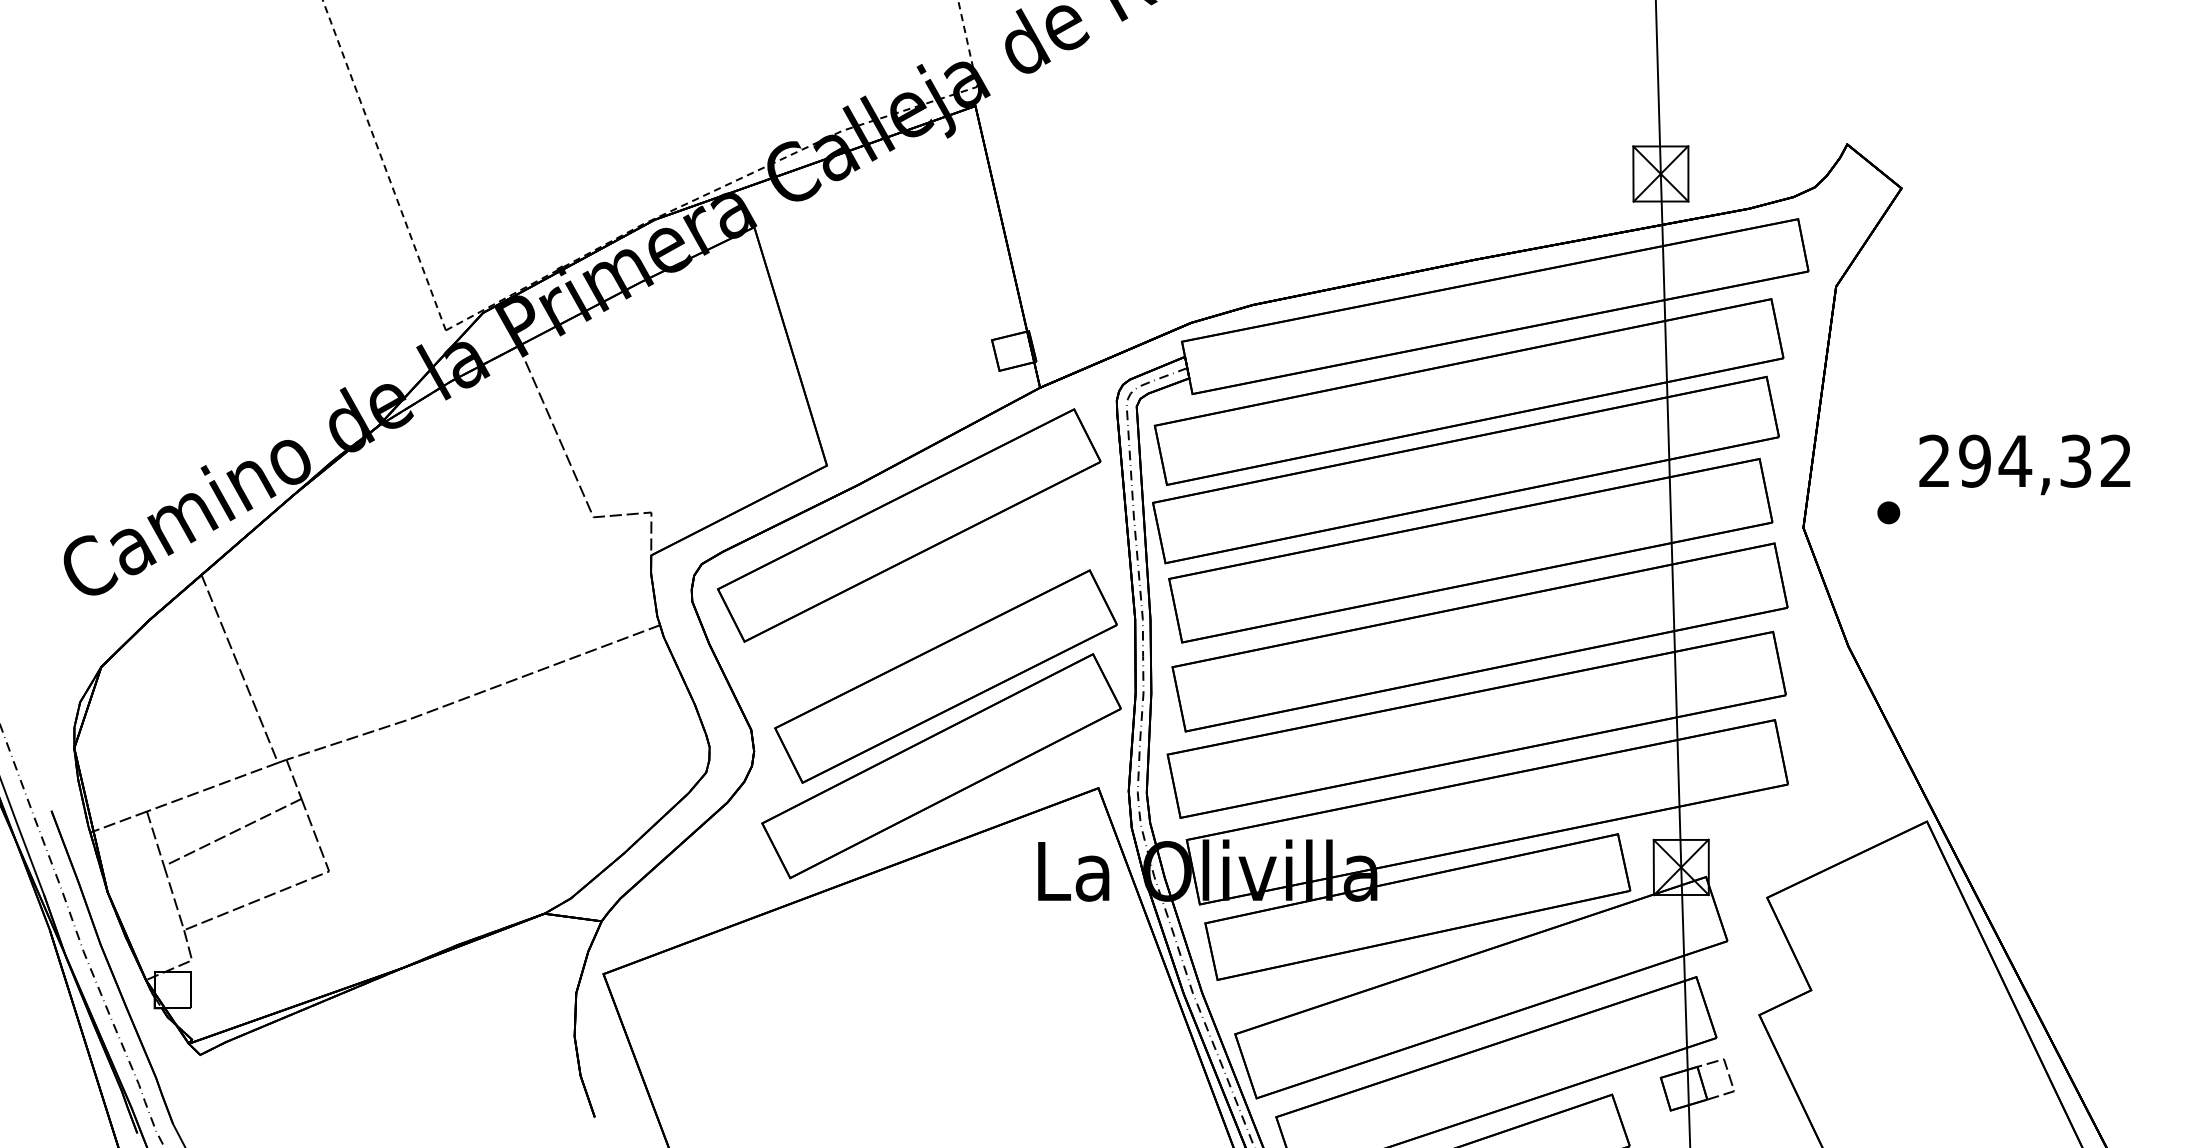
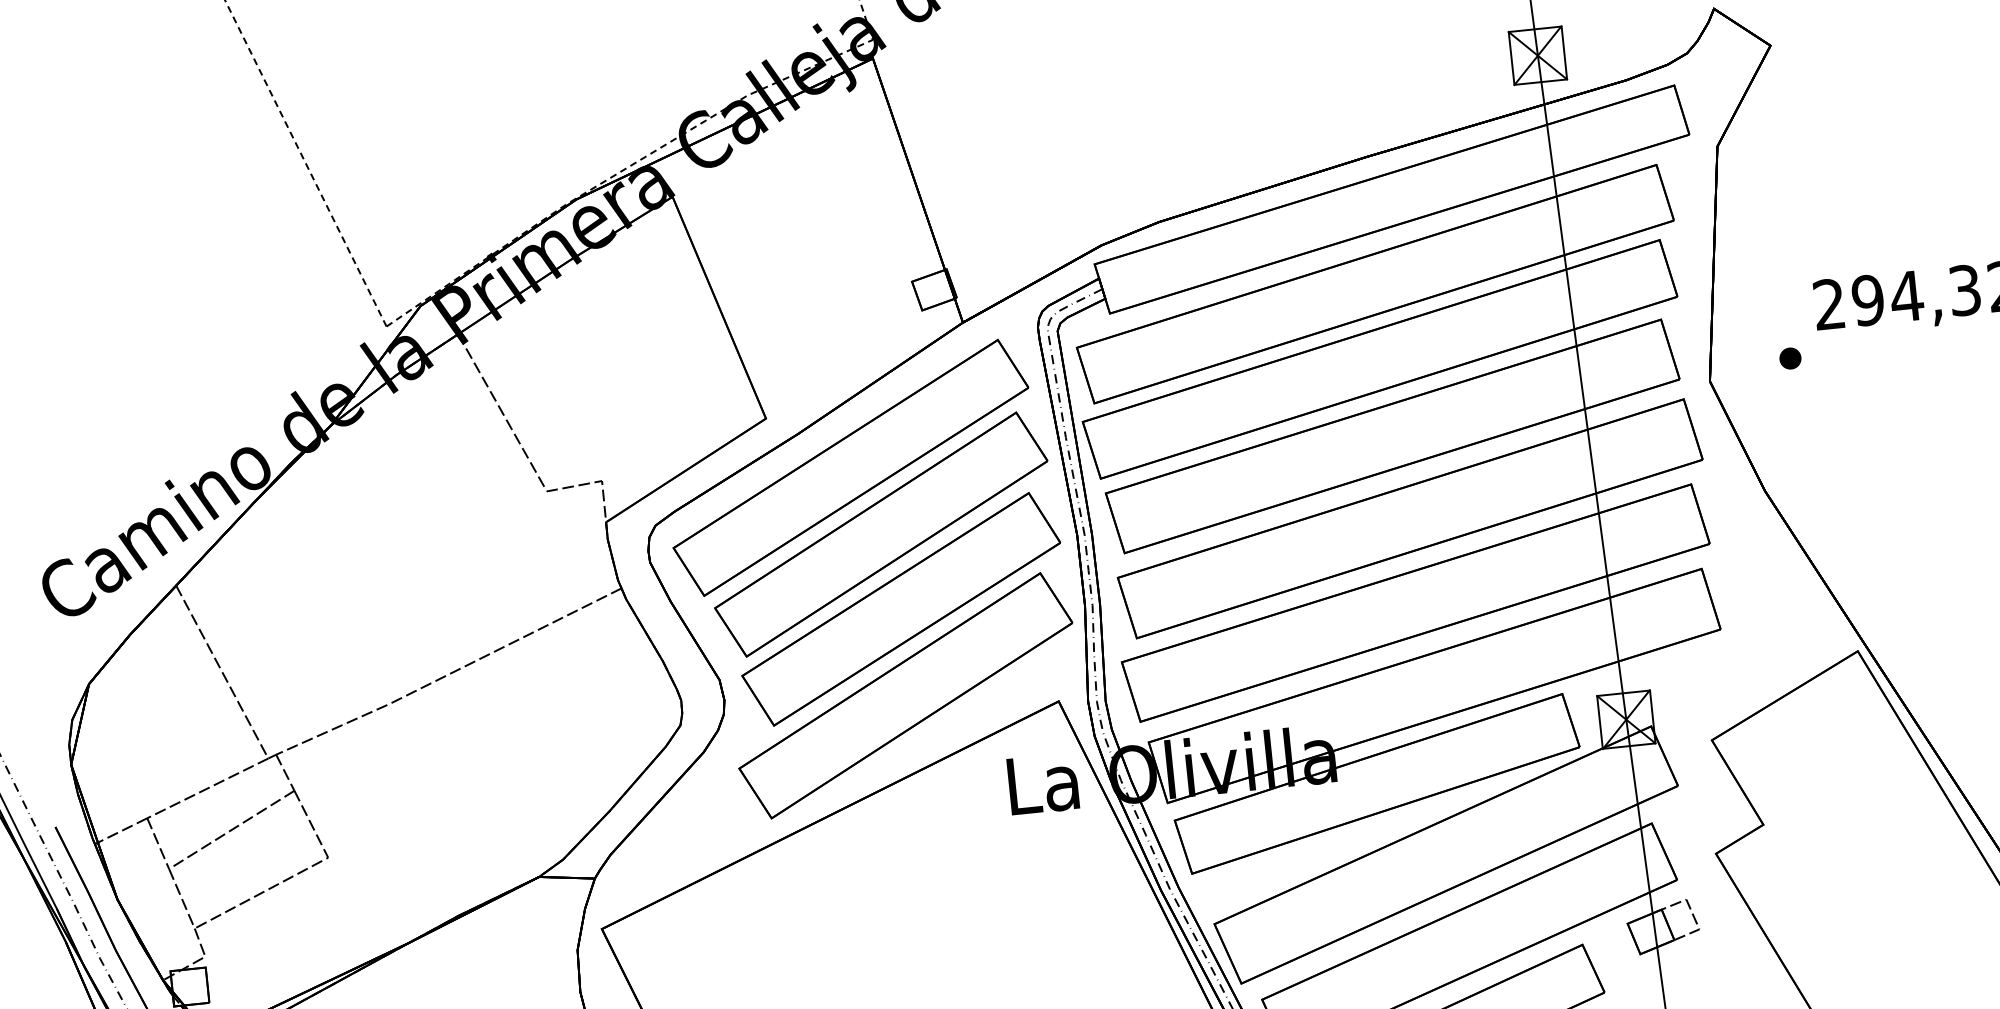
part: (933, 597) -> (881, 534), added

